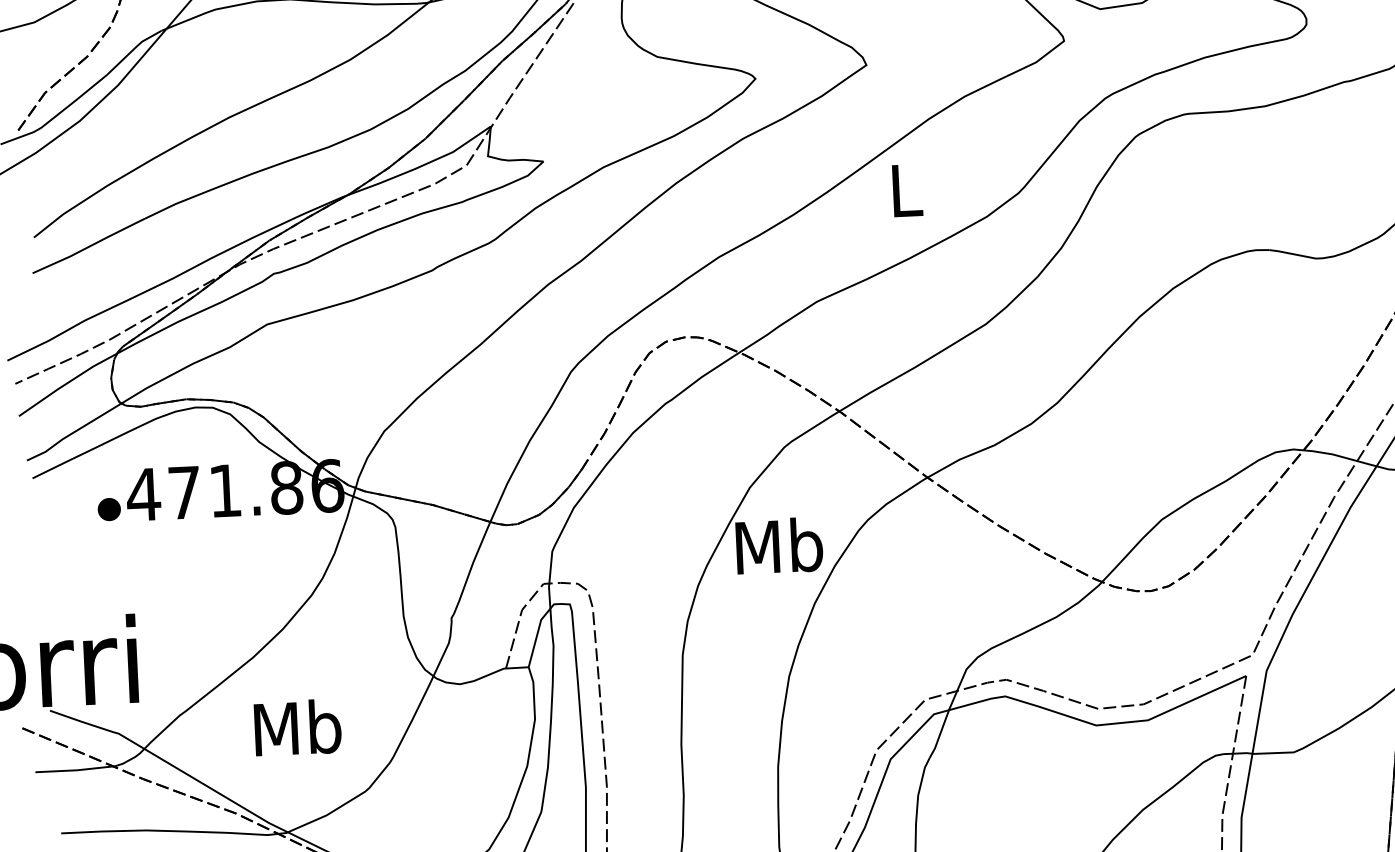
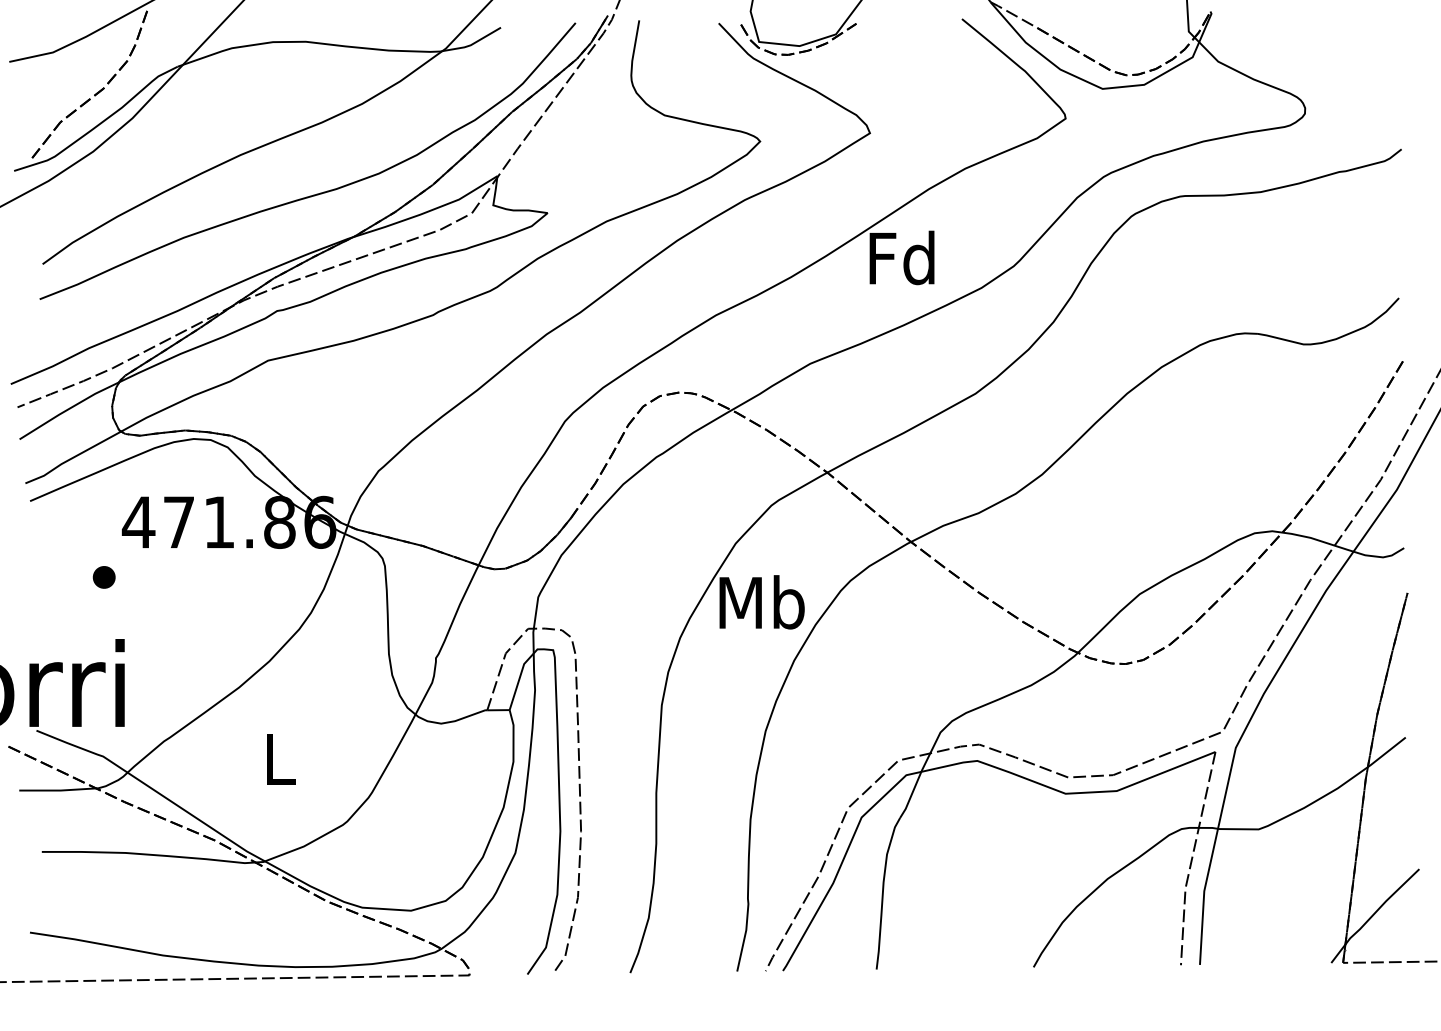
text: (904, 189) -> (901, 257), L -> Fd
part: (108, 509) -> (103, 577), moved
text: (297, 727) -> (279, 758), Mb -> L

